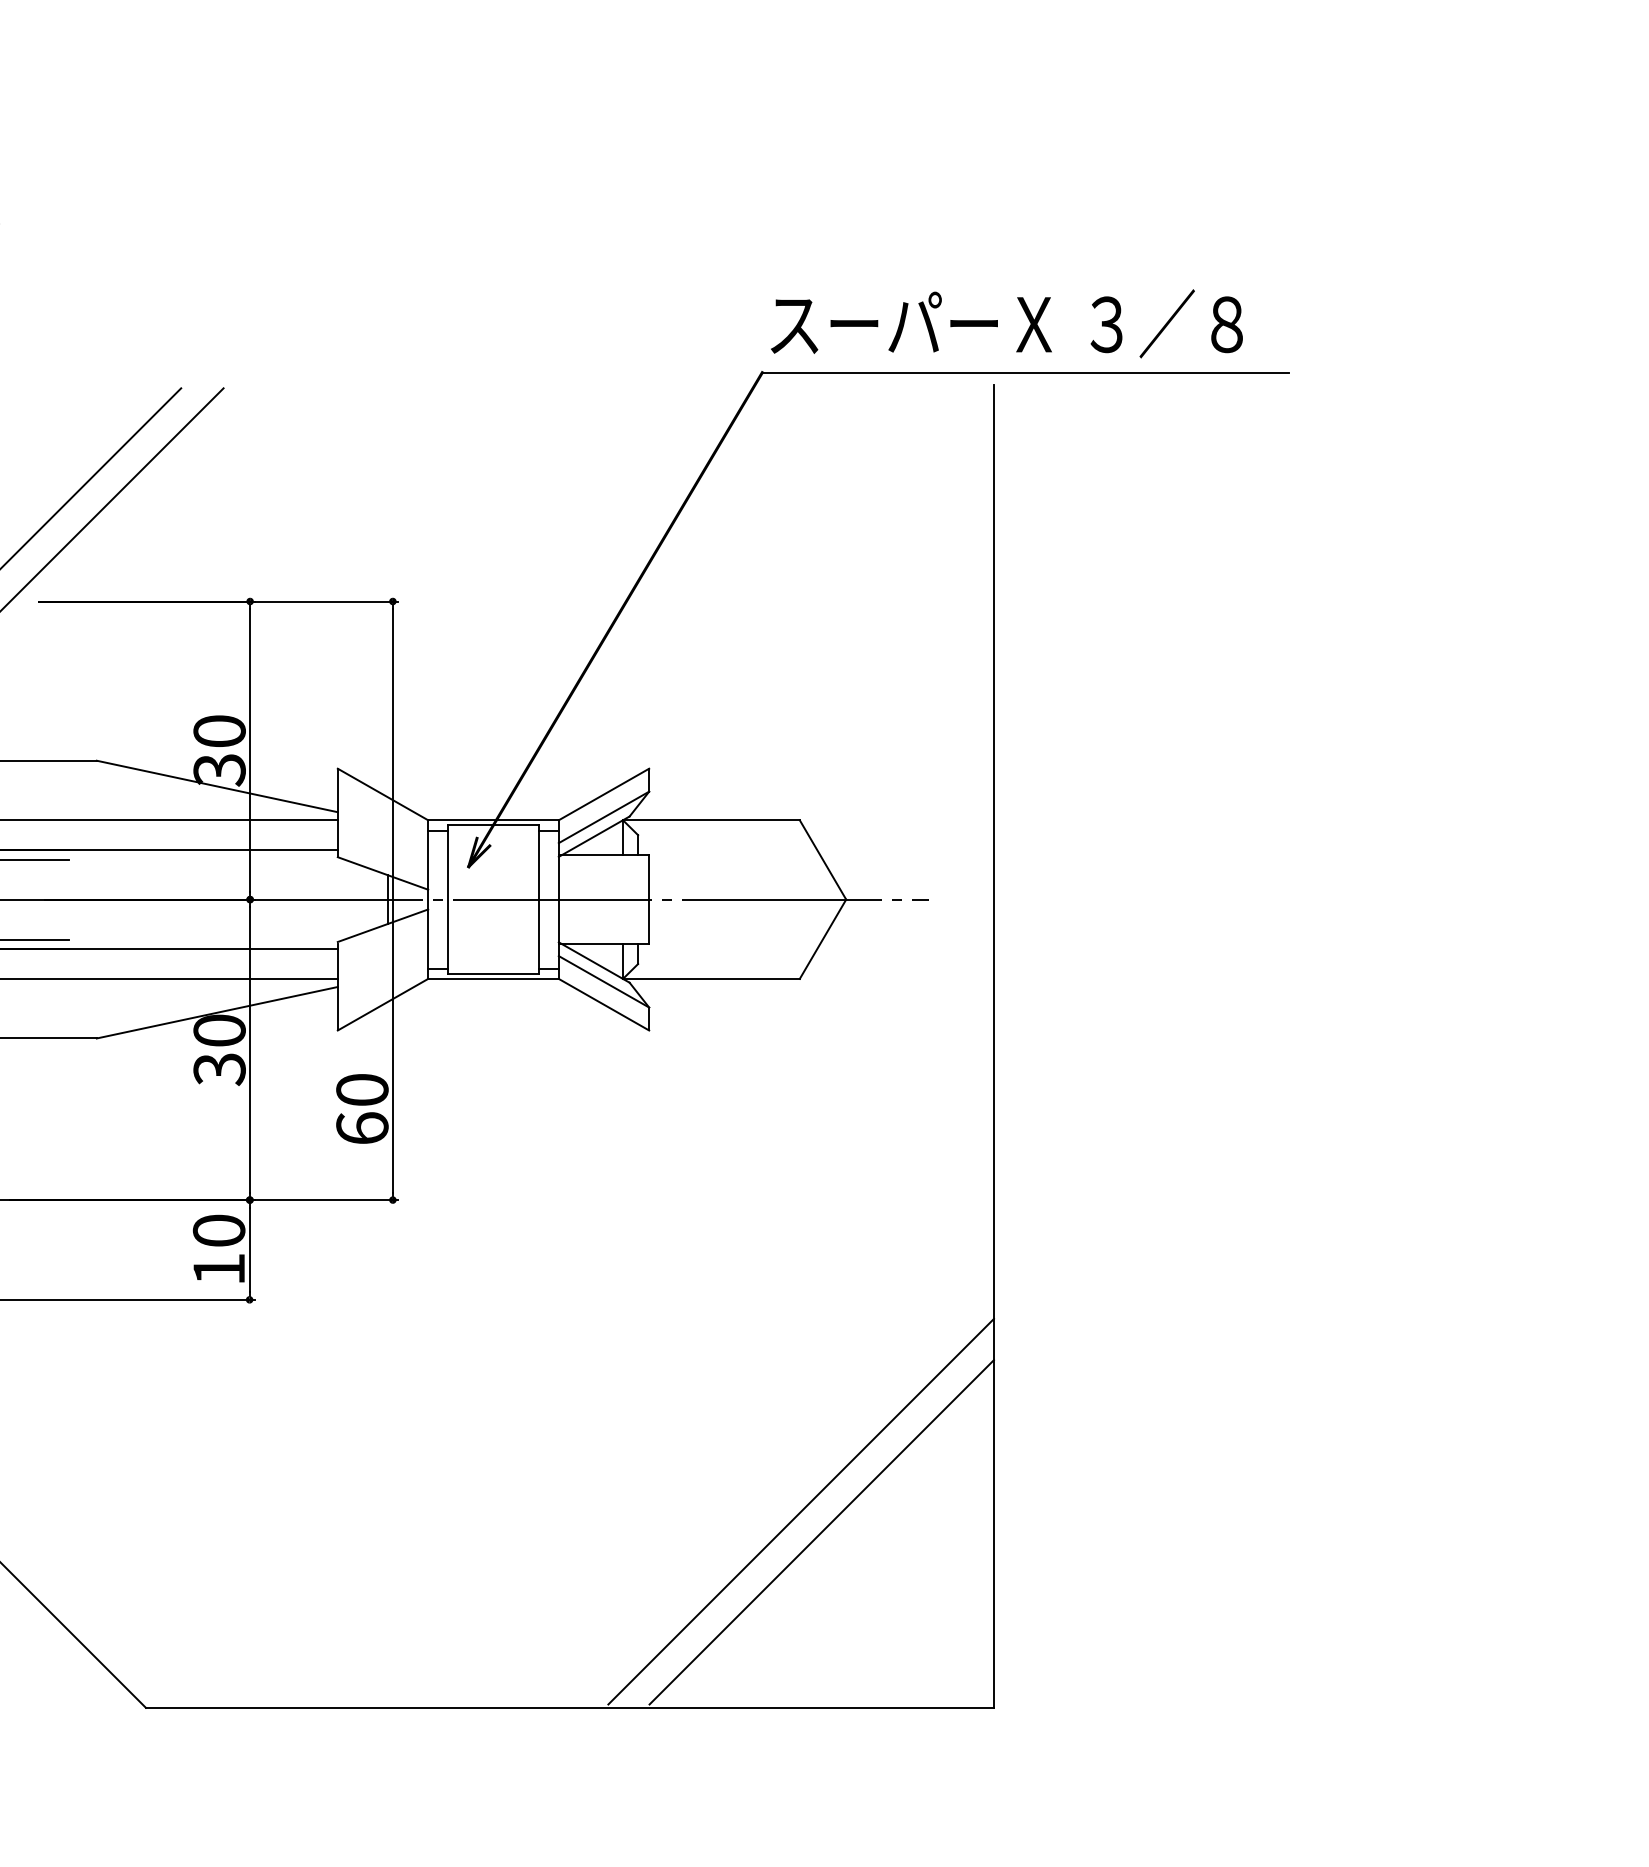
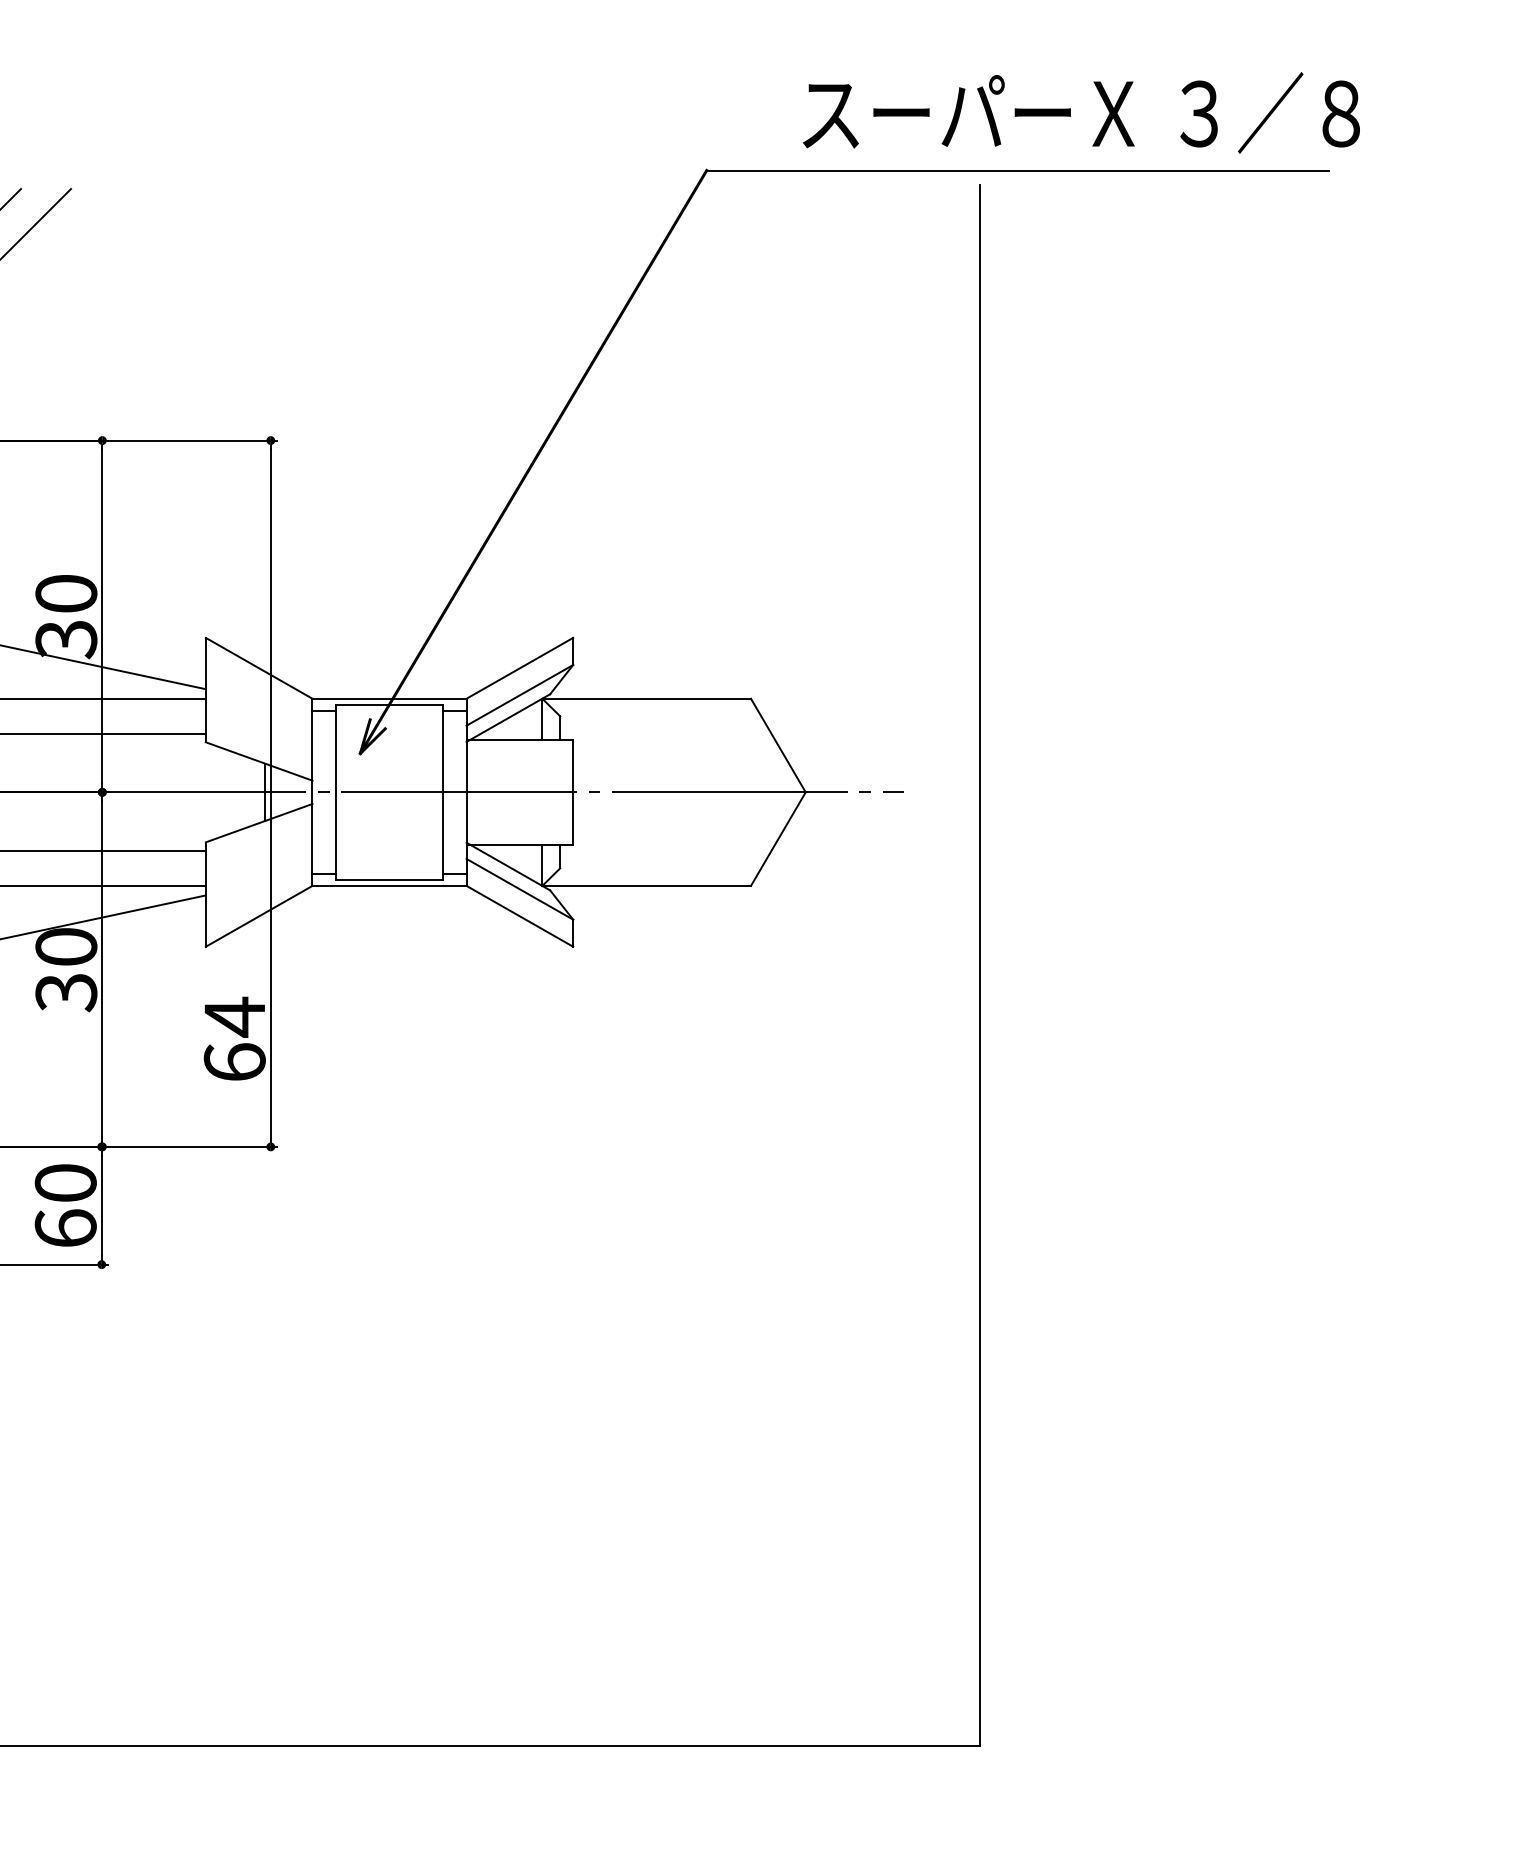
text: (1006, 323) -> (1081, 112), moved
text: (362, 1089) -> (234, 1016), 60 -> 64
text: (218, 1268) -> (65, 1227), 10 -> 60
line: (800, 1511) -> (751, 1514), removed
line: (821, 1532) -> (776, 1539), removed

